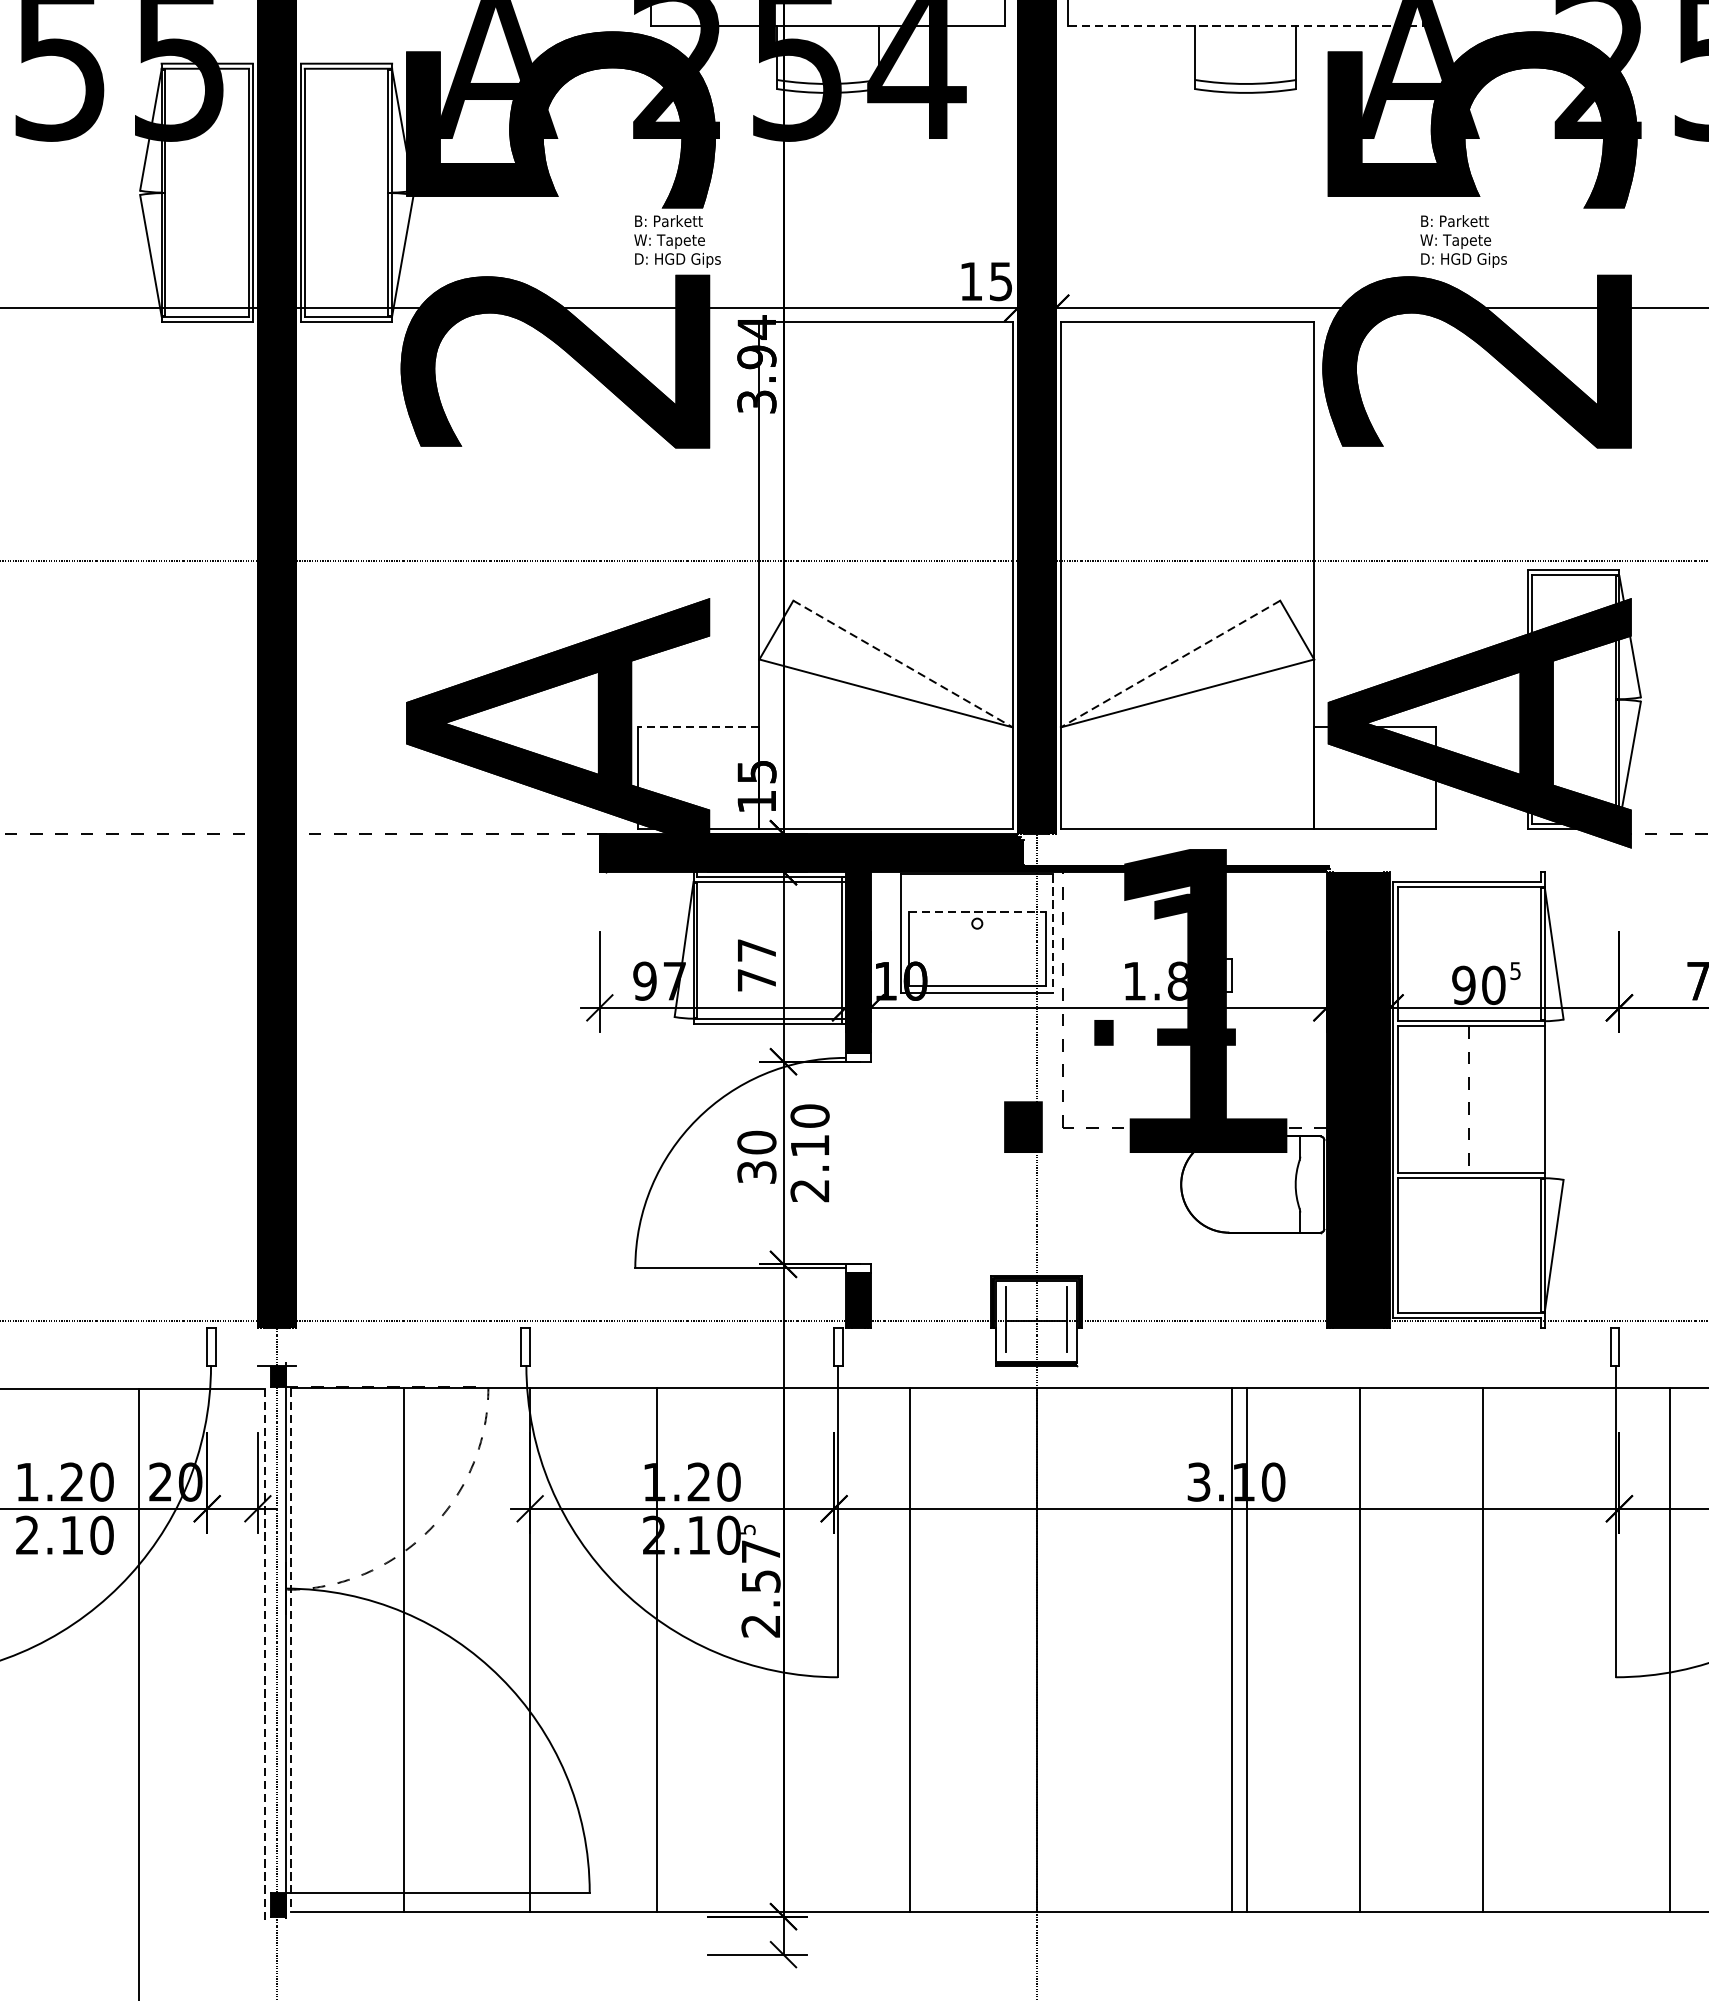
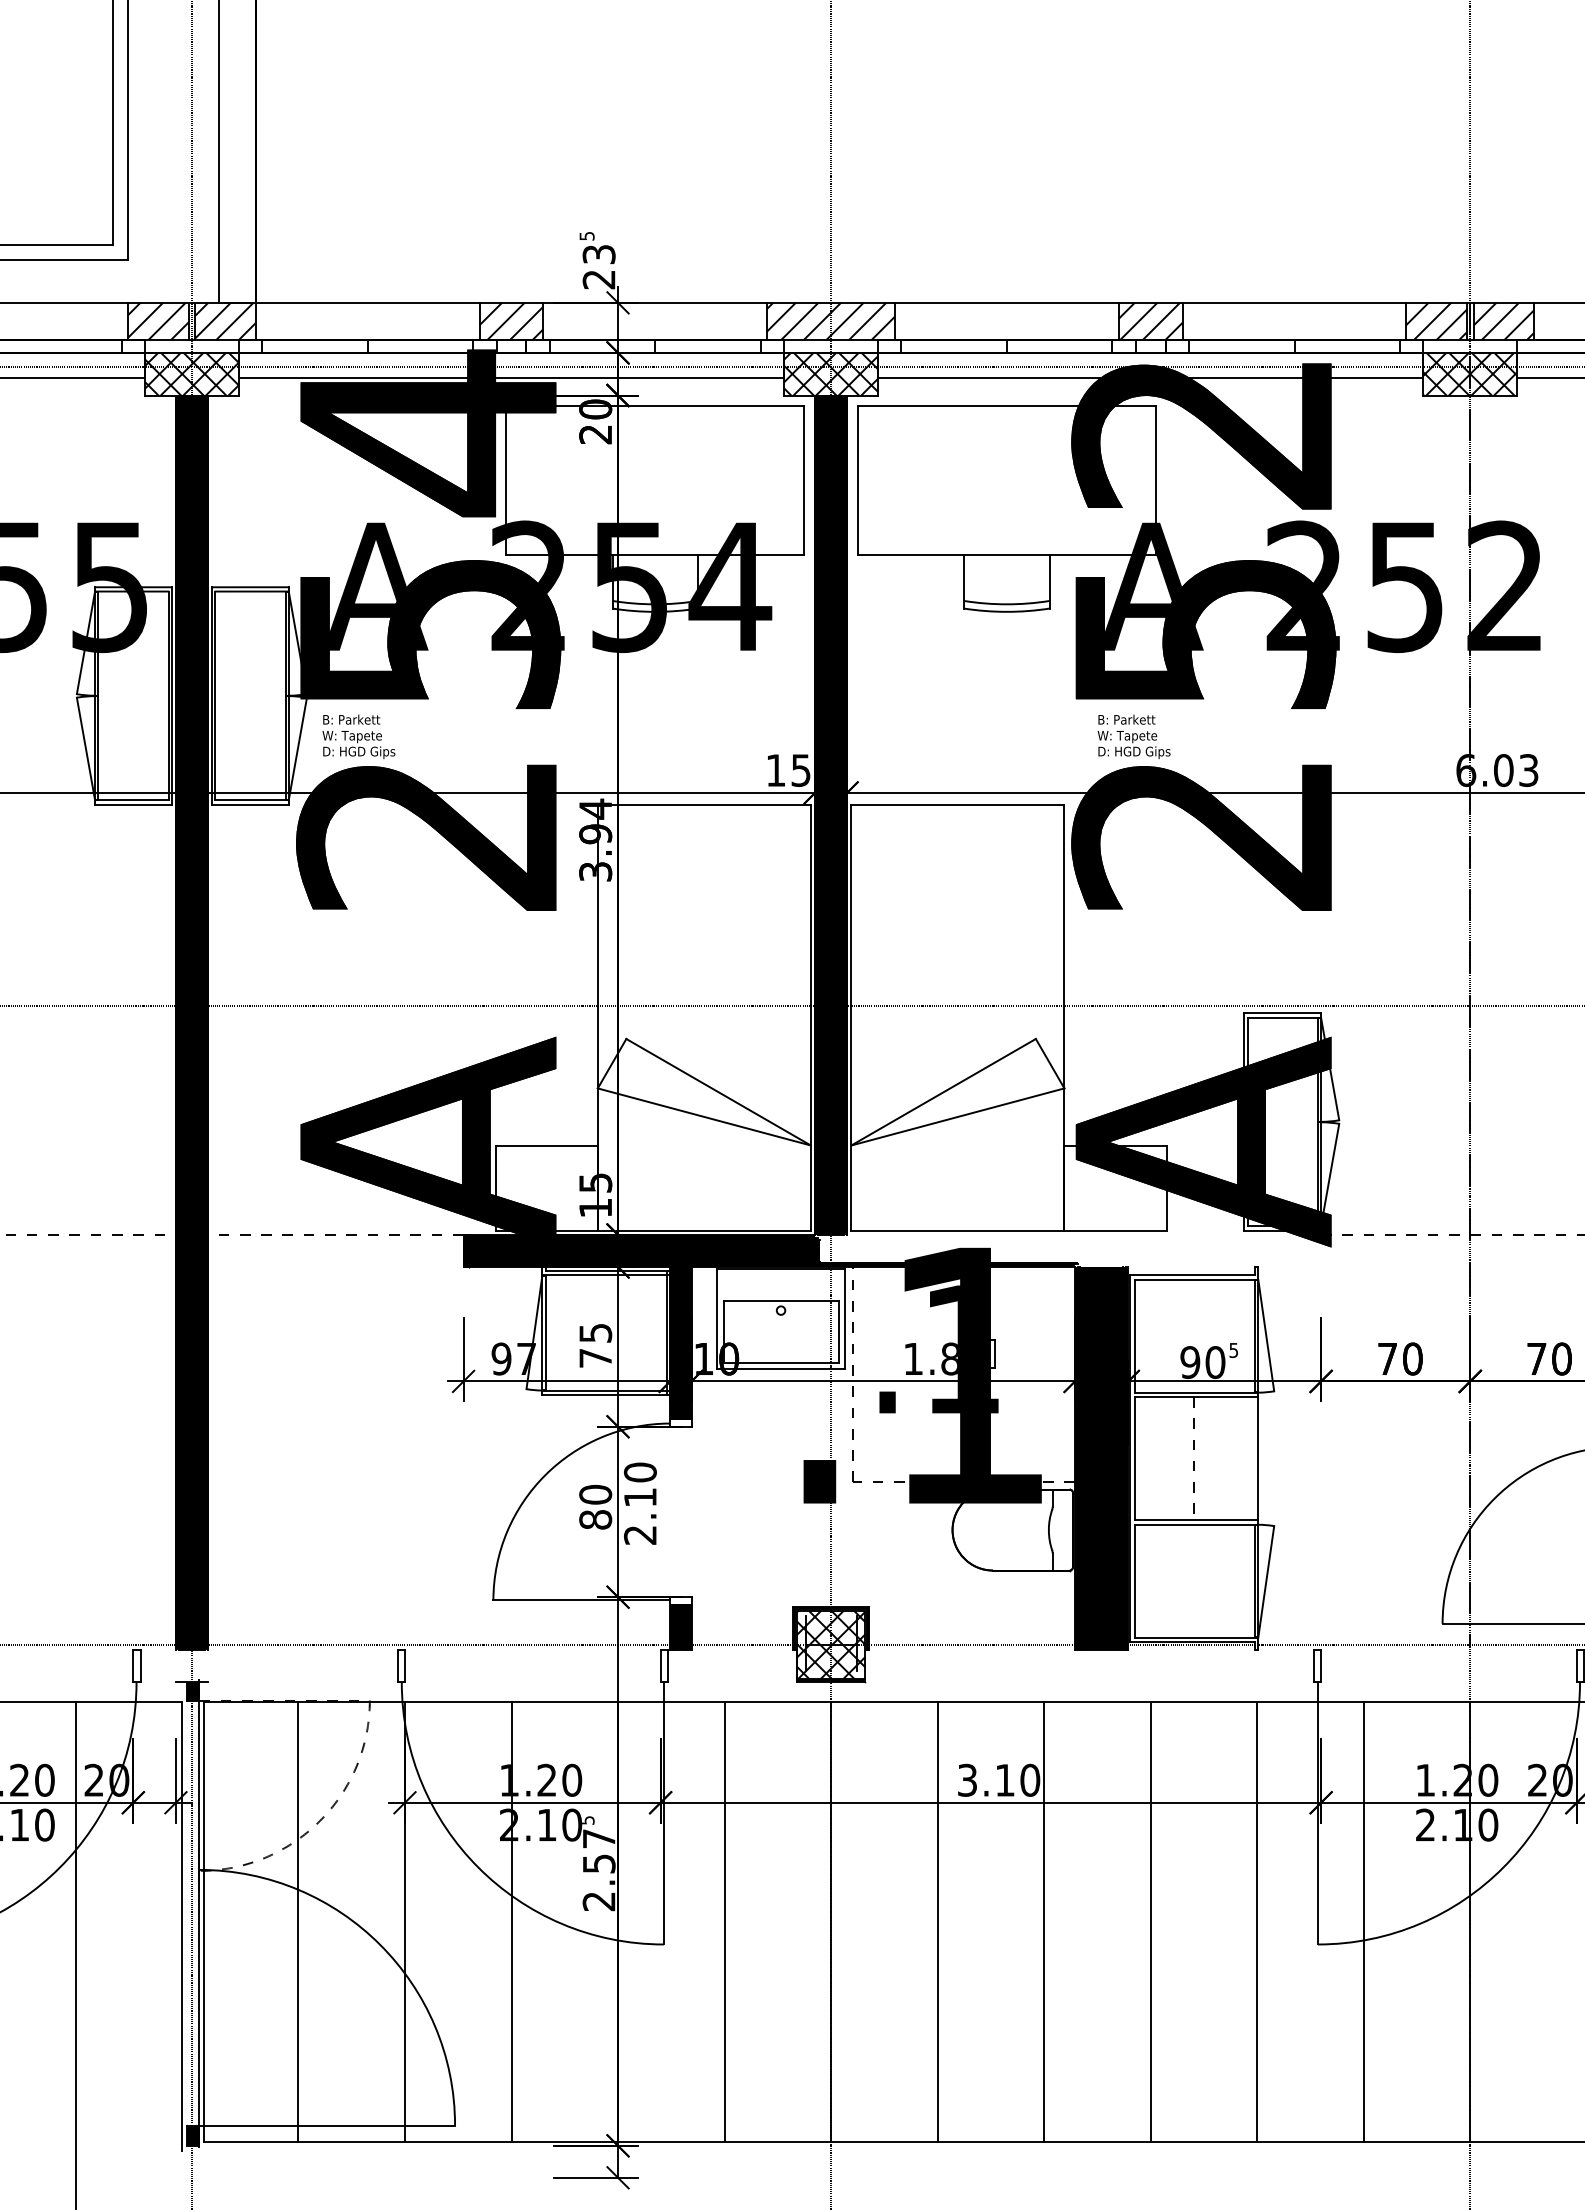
line: (1246, 25) -> (1007, 555), dashed -> solid
text: (677, 241) -> (358, 736), moved
text: (1462, 241) -> (1133, 736), moved
line: (902, 664) -> (718, 1092), dashed -> solid
line: (1170, 664) -> (943, 1092), dashed -> solid
line: (698, 727) -> (546, 1145), dashed -> solid
line: (977, 912) -> (781, 1301), dashed -> solid
line: (1052, 934) -> (844, 1319), dashed -> solid
text: (756, 950) -> (595, 1333), 77 -> 75
text: (756, 1172) -> (595, 1519), 30 -> 80
hatch: (1037, 1321) -> (831, 1645), added
line: (1232, 1649) -> (1044, 1921), moved
line: (1246, 1649) -> (937, 1921), moved
line: (1359, 1649) -> (1150, 1921), moved
line: (1483, 1649) -> (1257, 1921), moved
line: (290, 1651) -> (203, 1922), dashed -> solid
line: (265, 1655) -> (182, 1926), dashed -> solid

